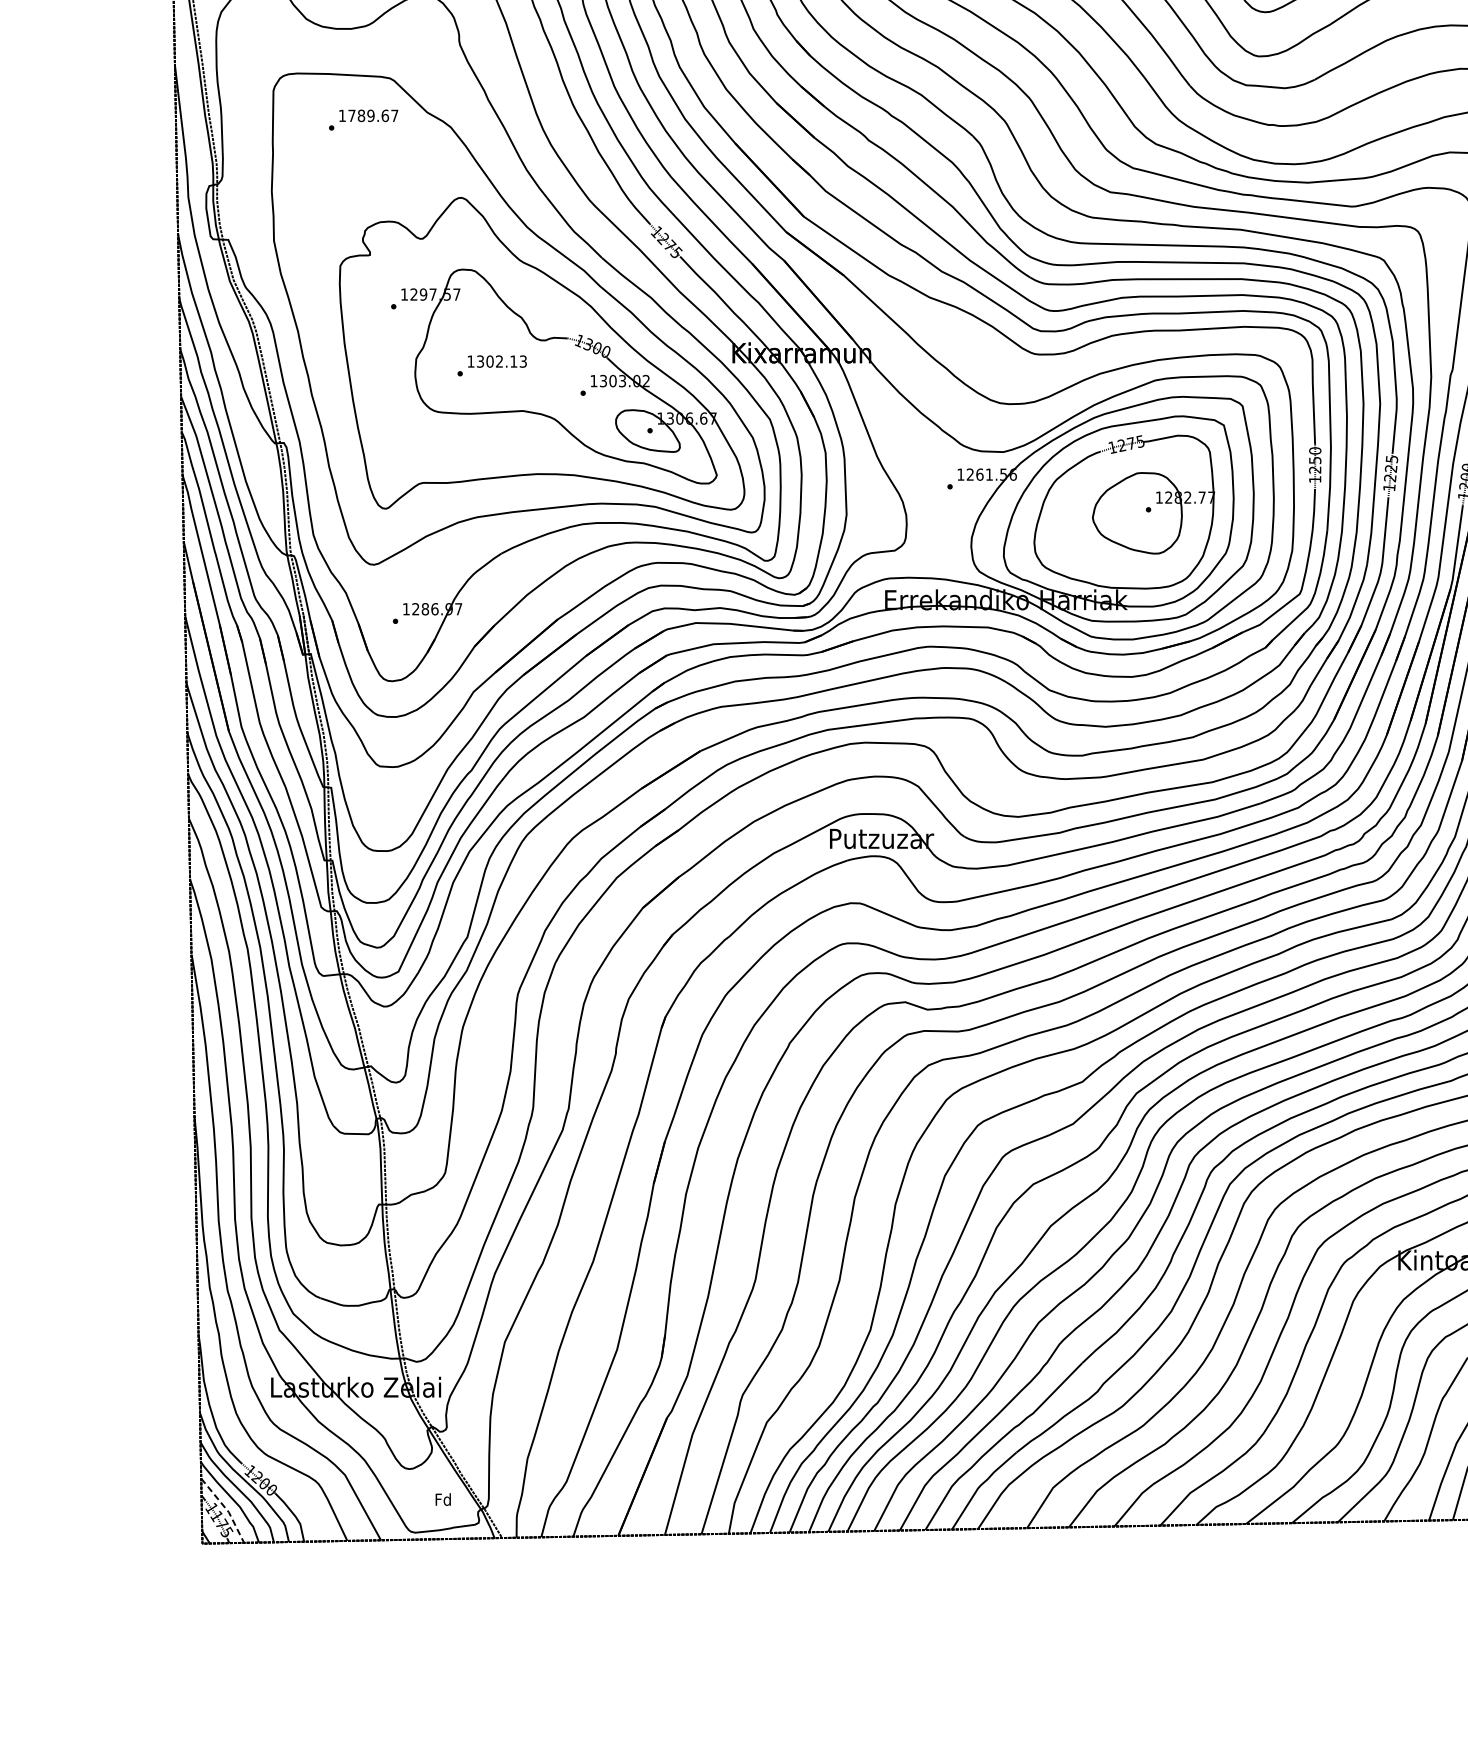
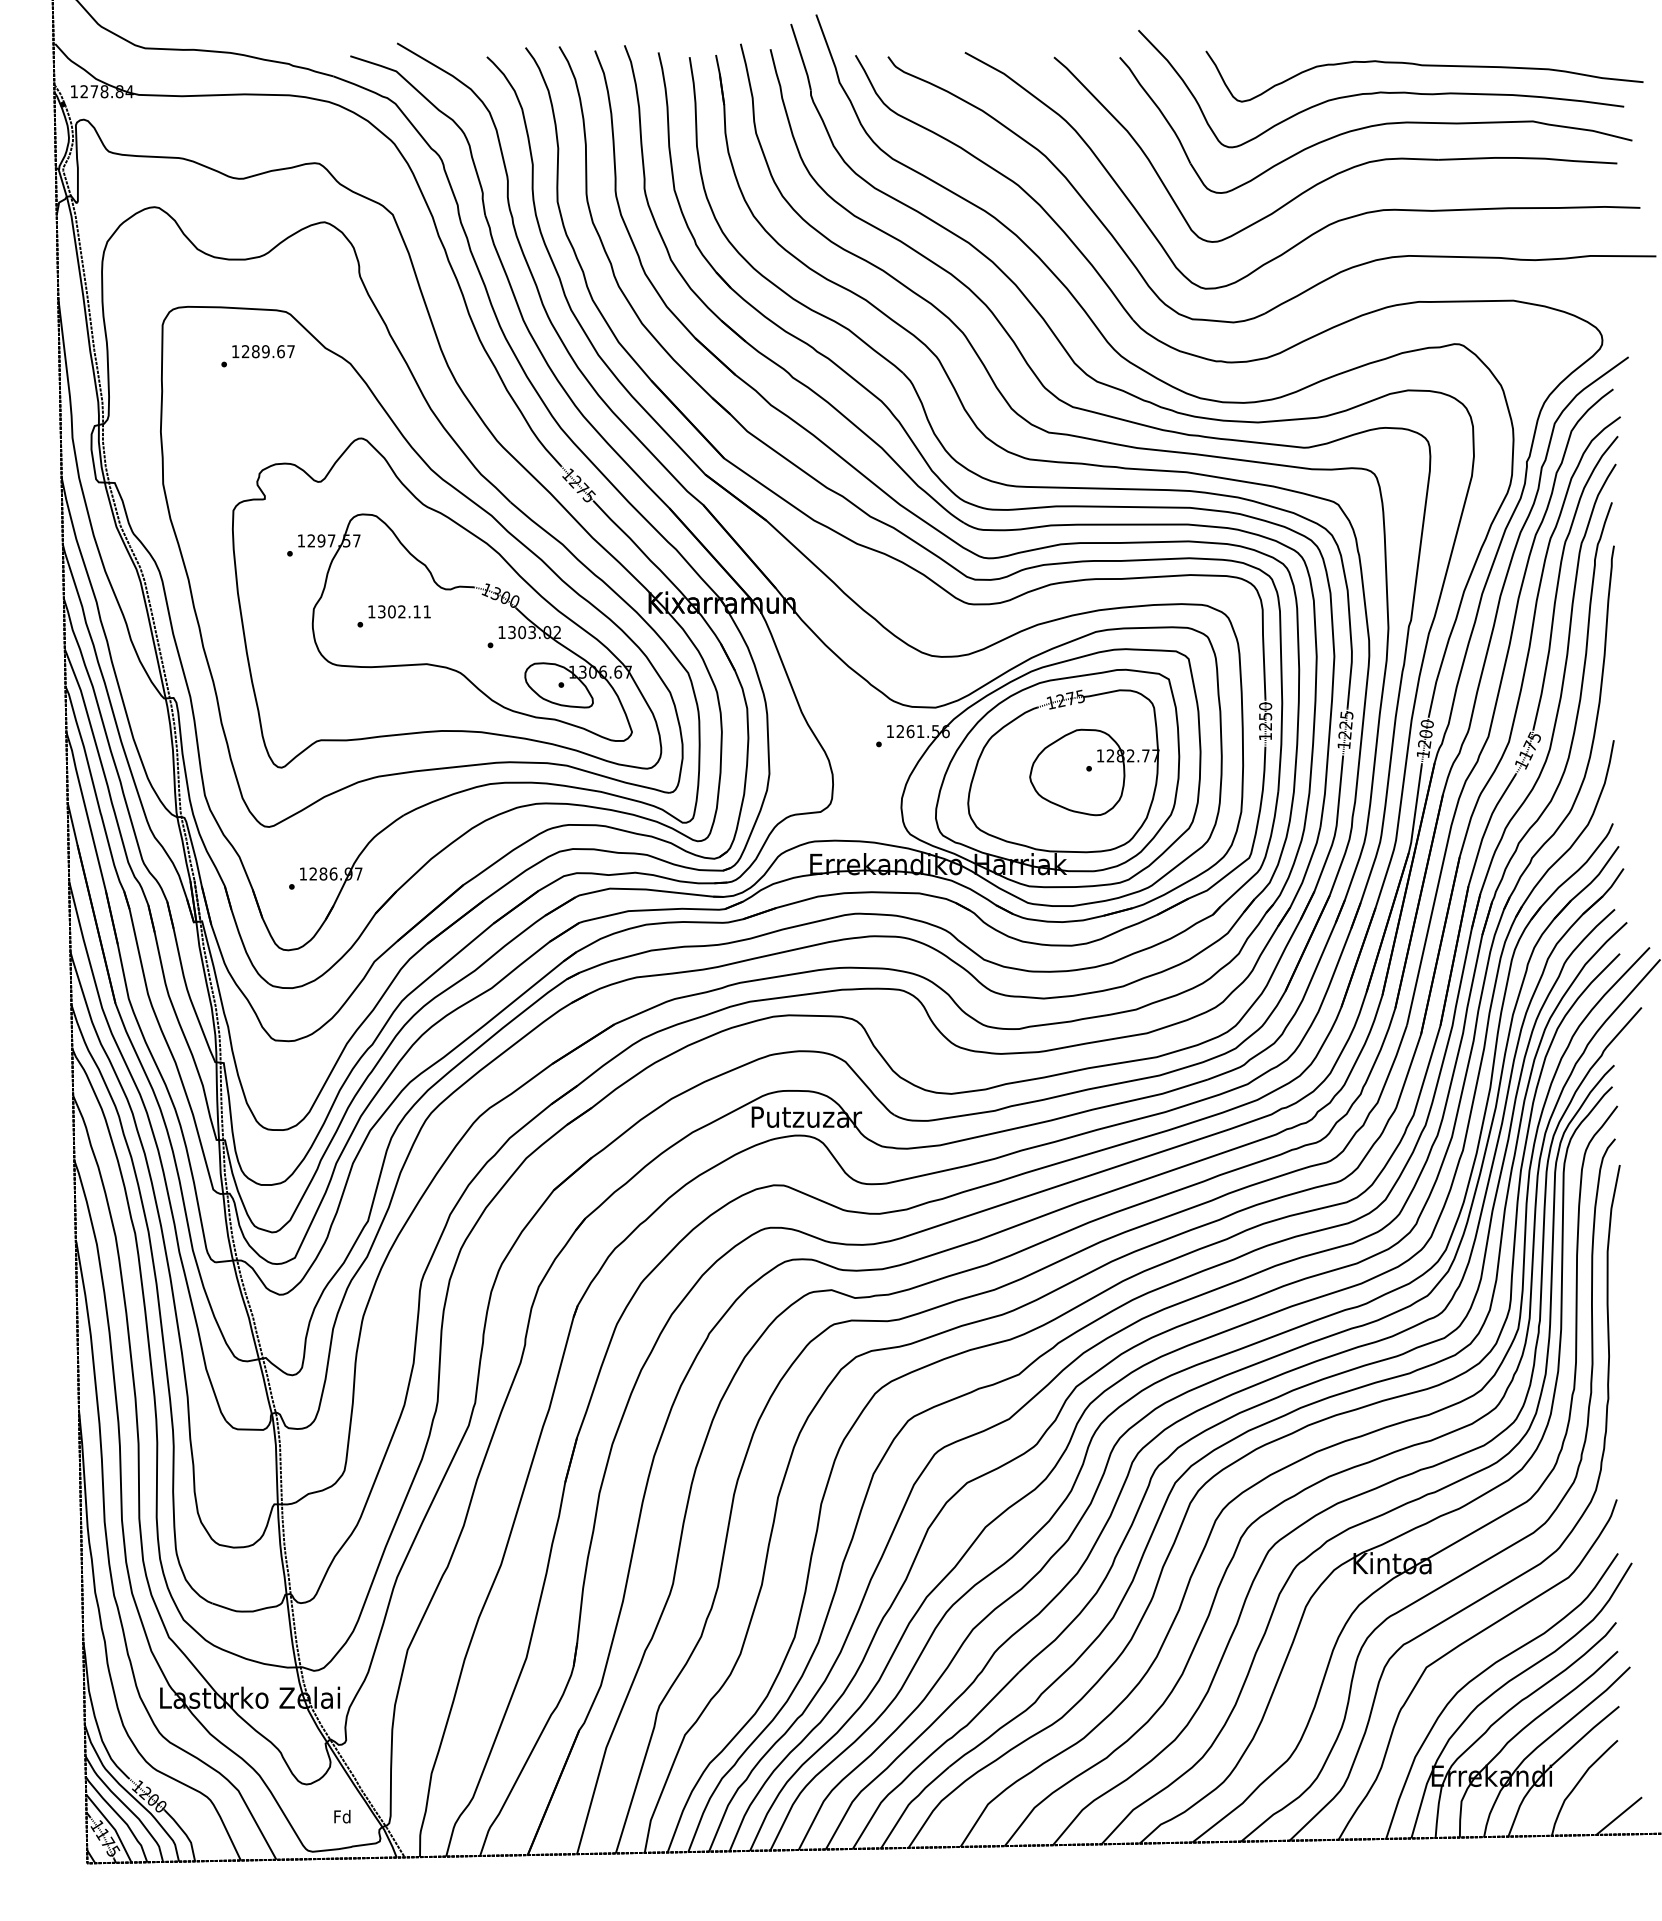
text: (351, 115) -> (245, 351), 1789.67 -> 1289.67
text: (522, 361) -> (426, 611), 1302.13 -> 1302.11
line: (226, 1509) -> (112, 1827), dashed -> solid

